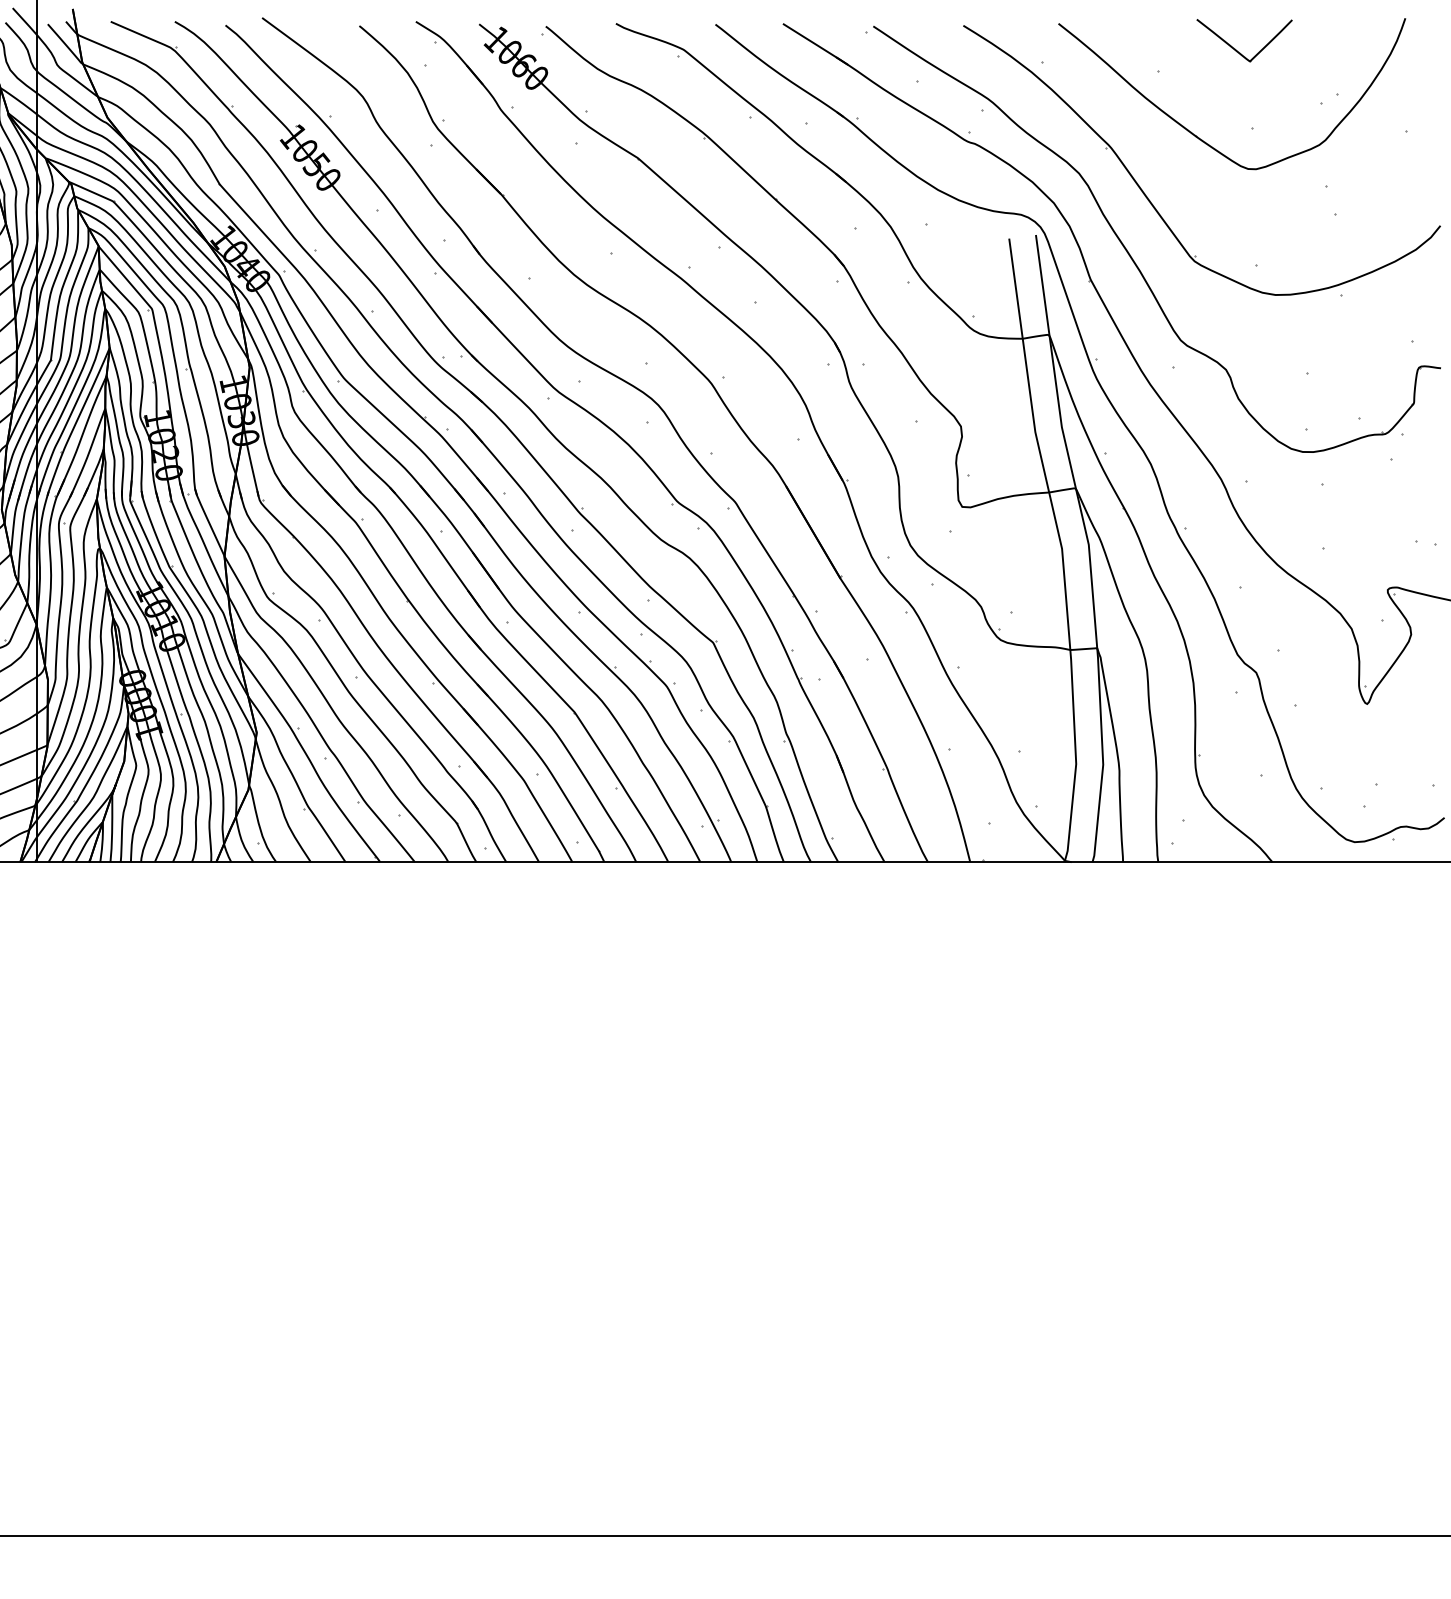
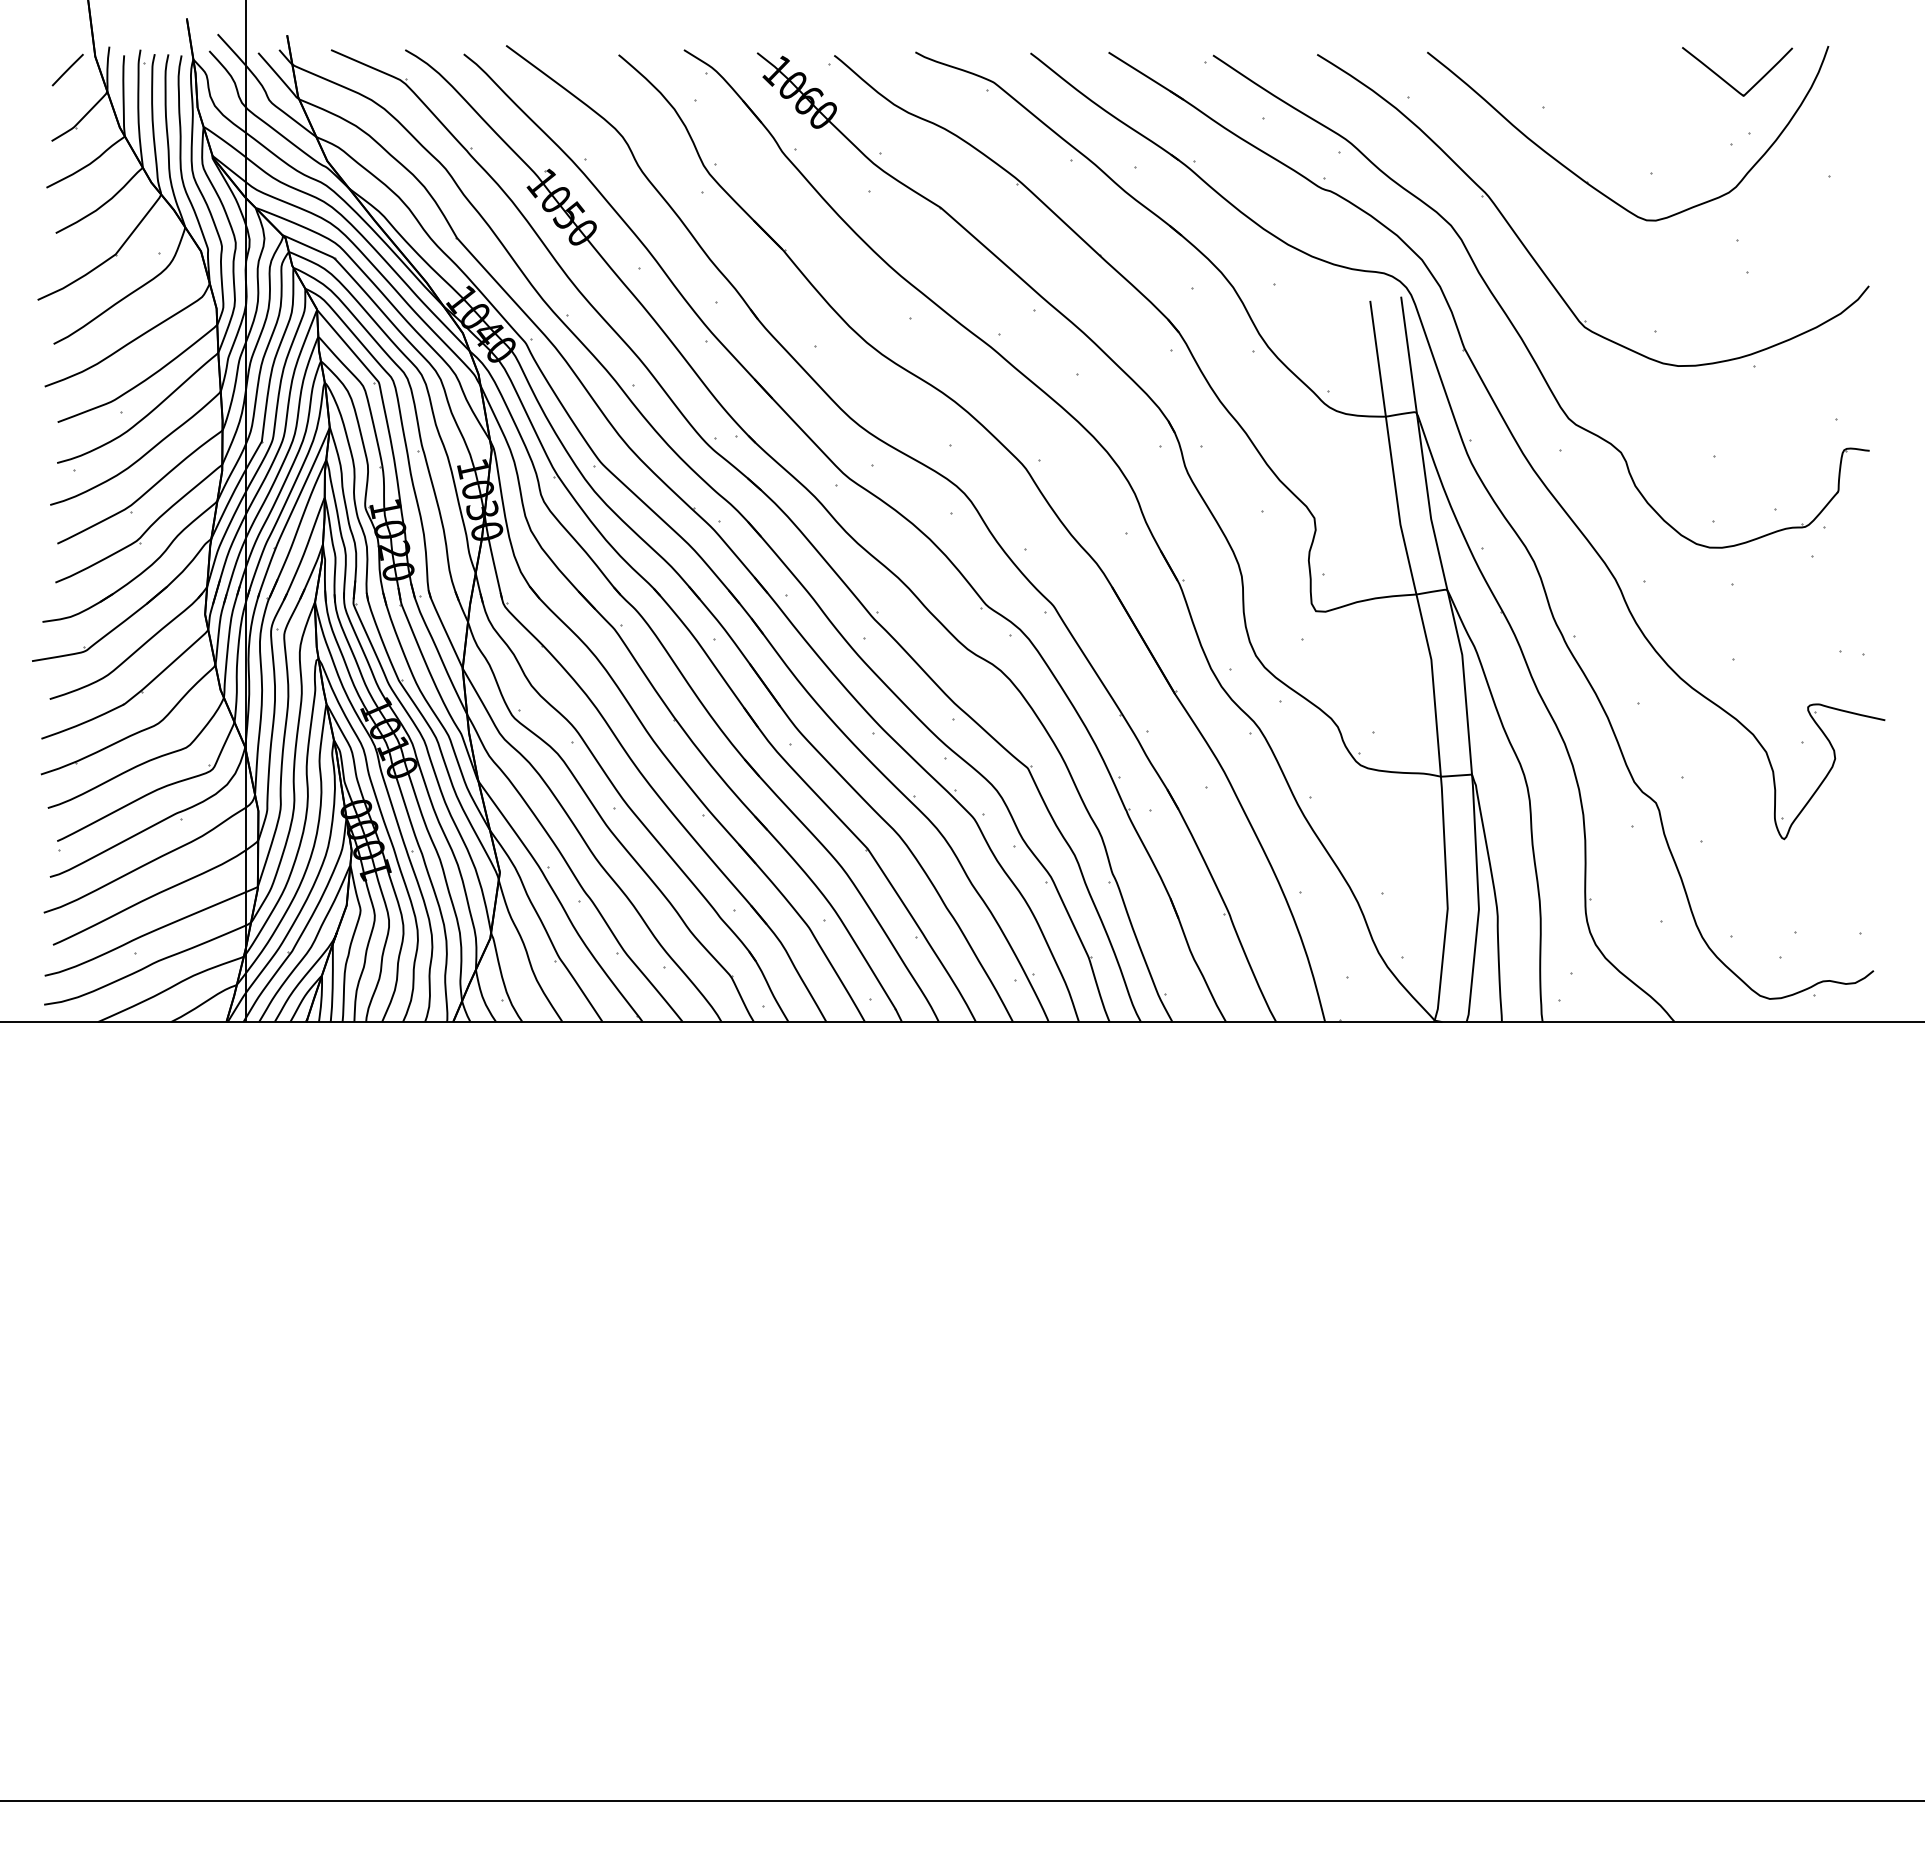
part: (1236, 49) -> (1728, 82), moved

